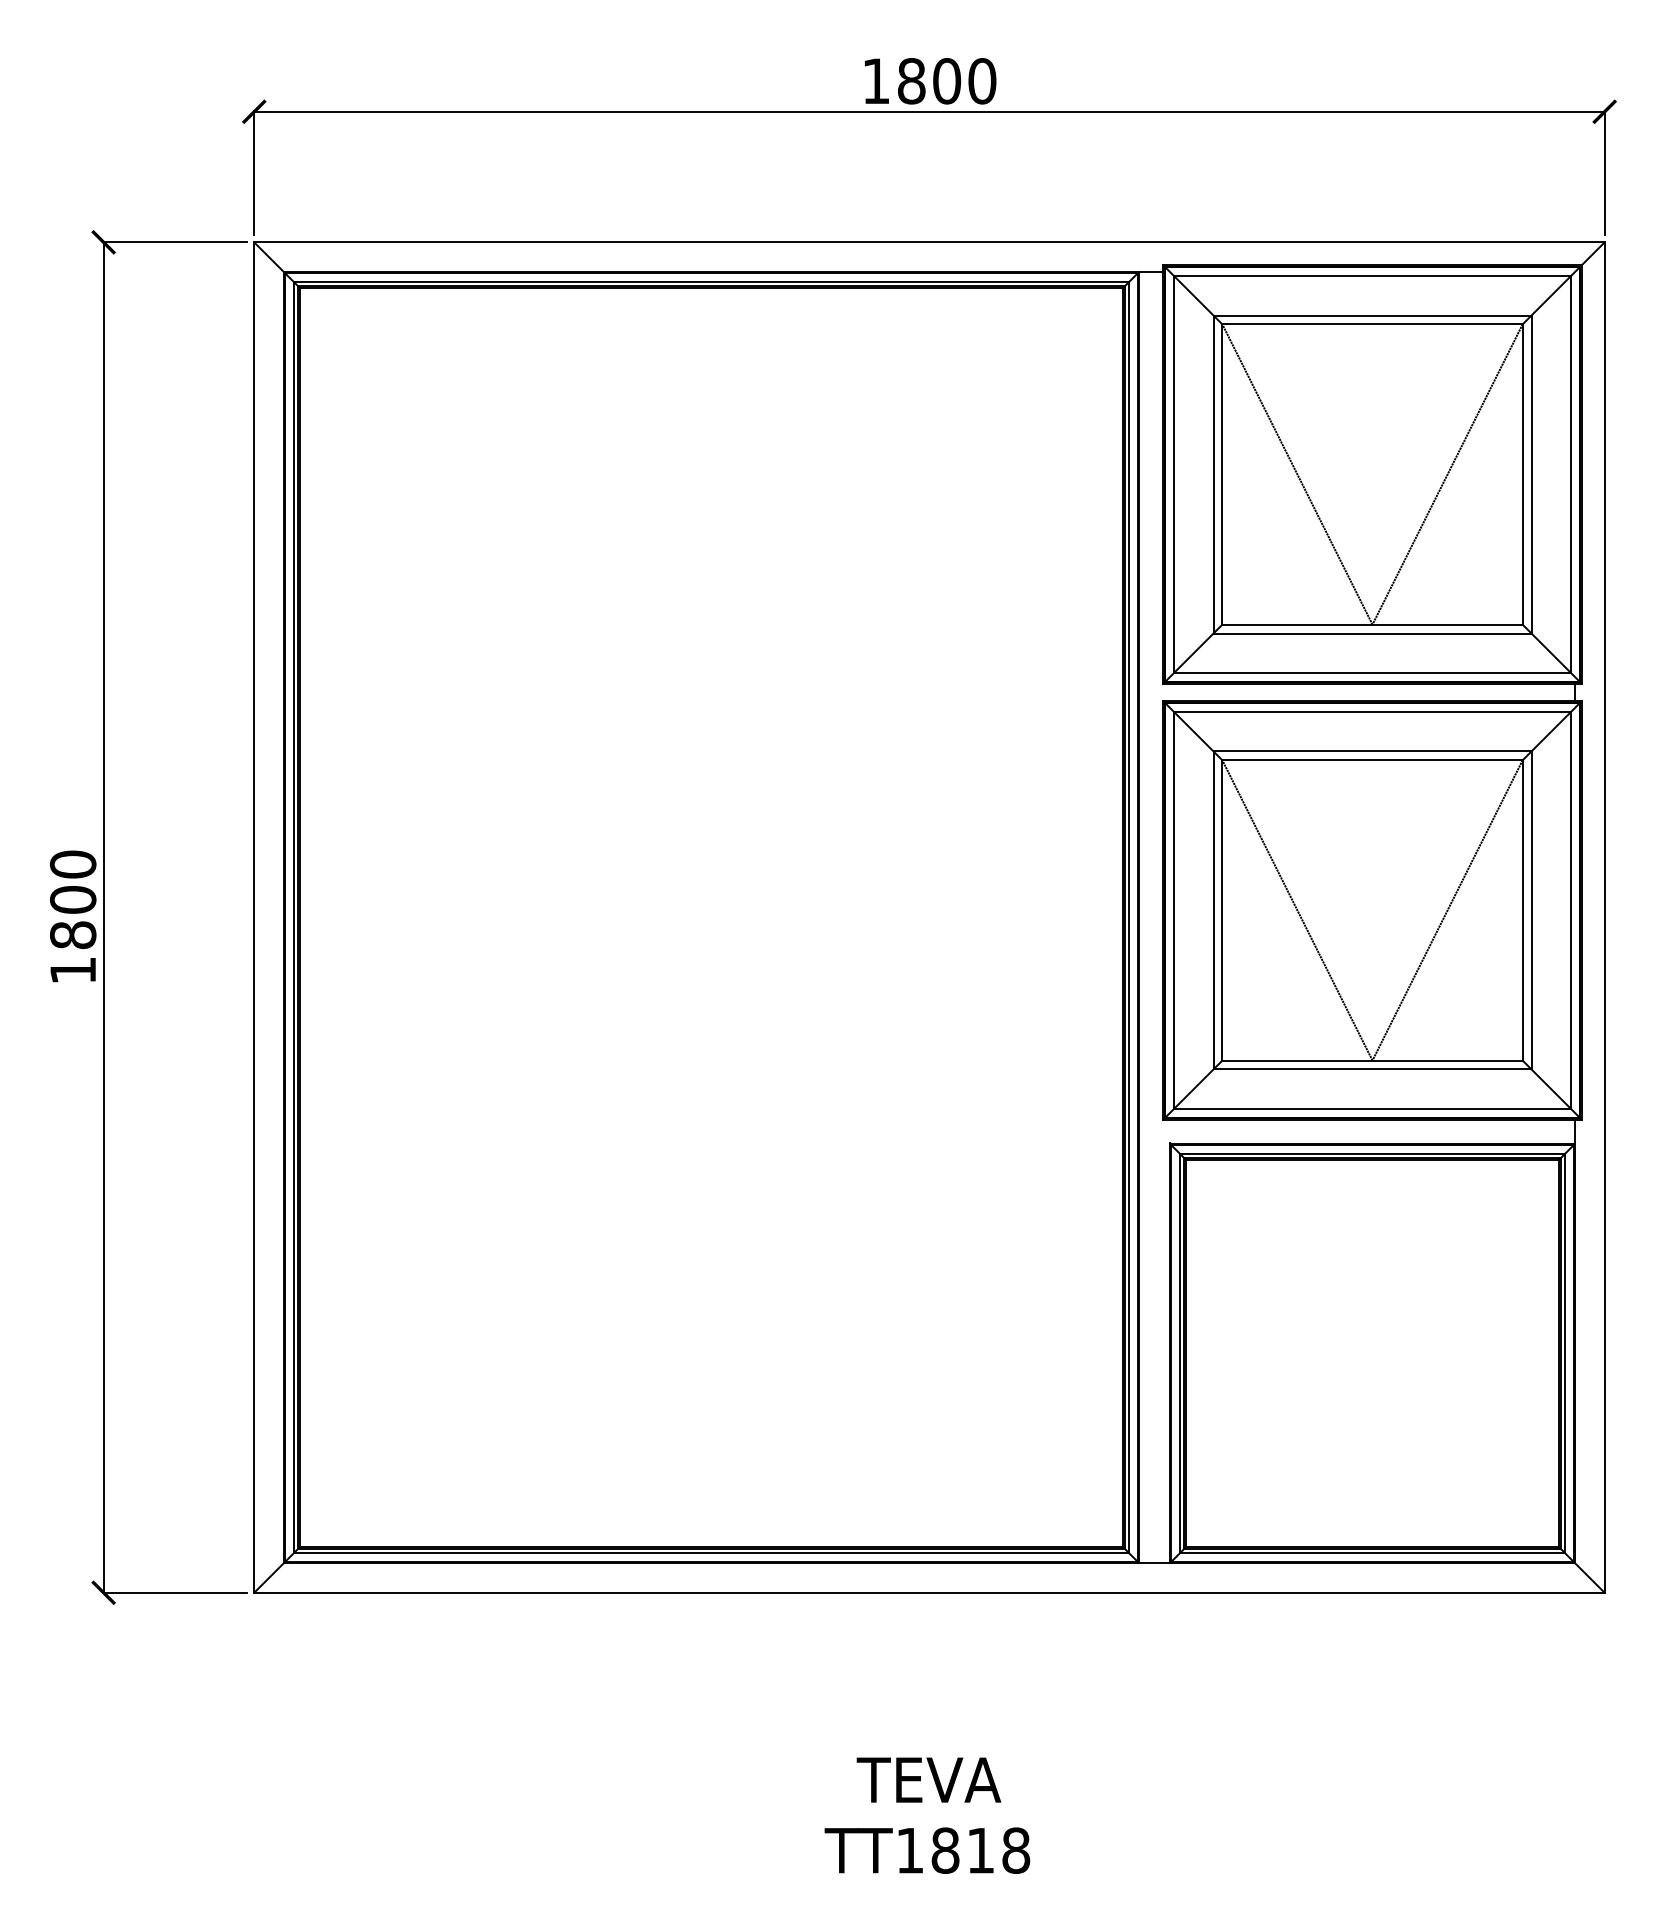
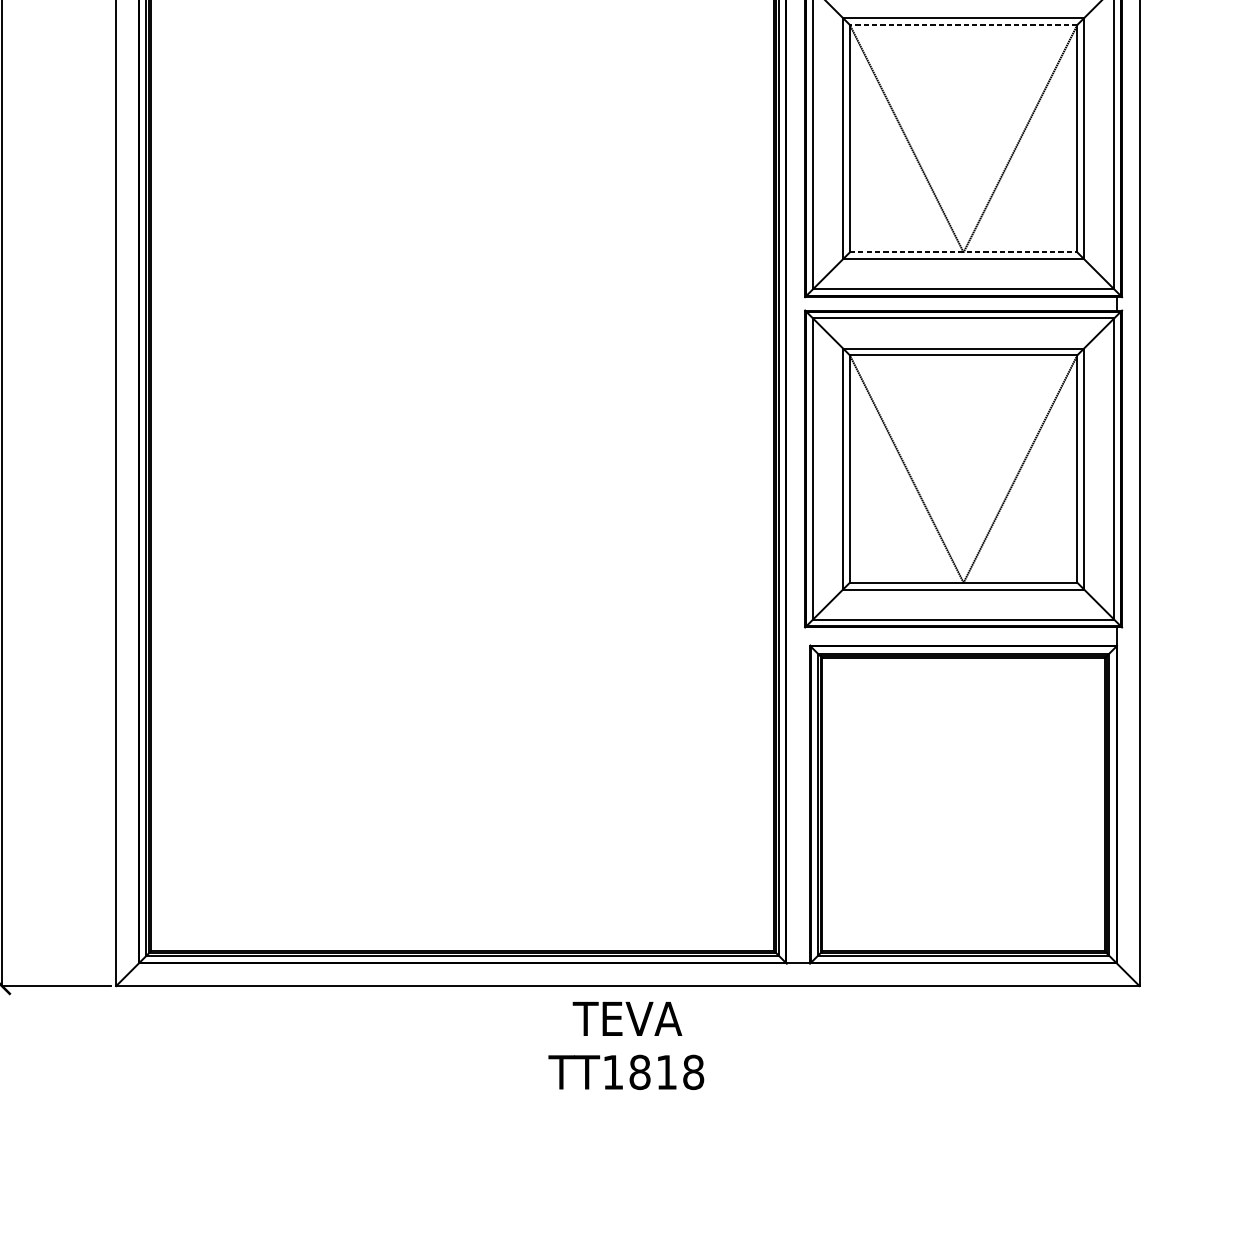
line: (1372, 324) -> (963, 24), solid -> dashed
line: (1373, 624) -> (964, 252), solid -> dashed
text: (927, 1815) -> (626, 1045), moved

